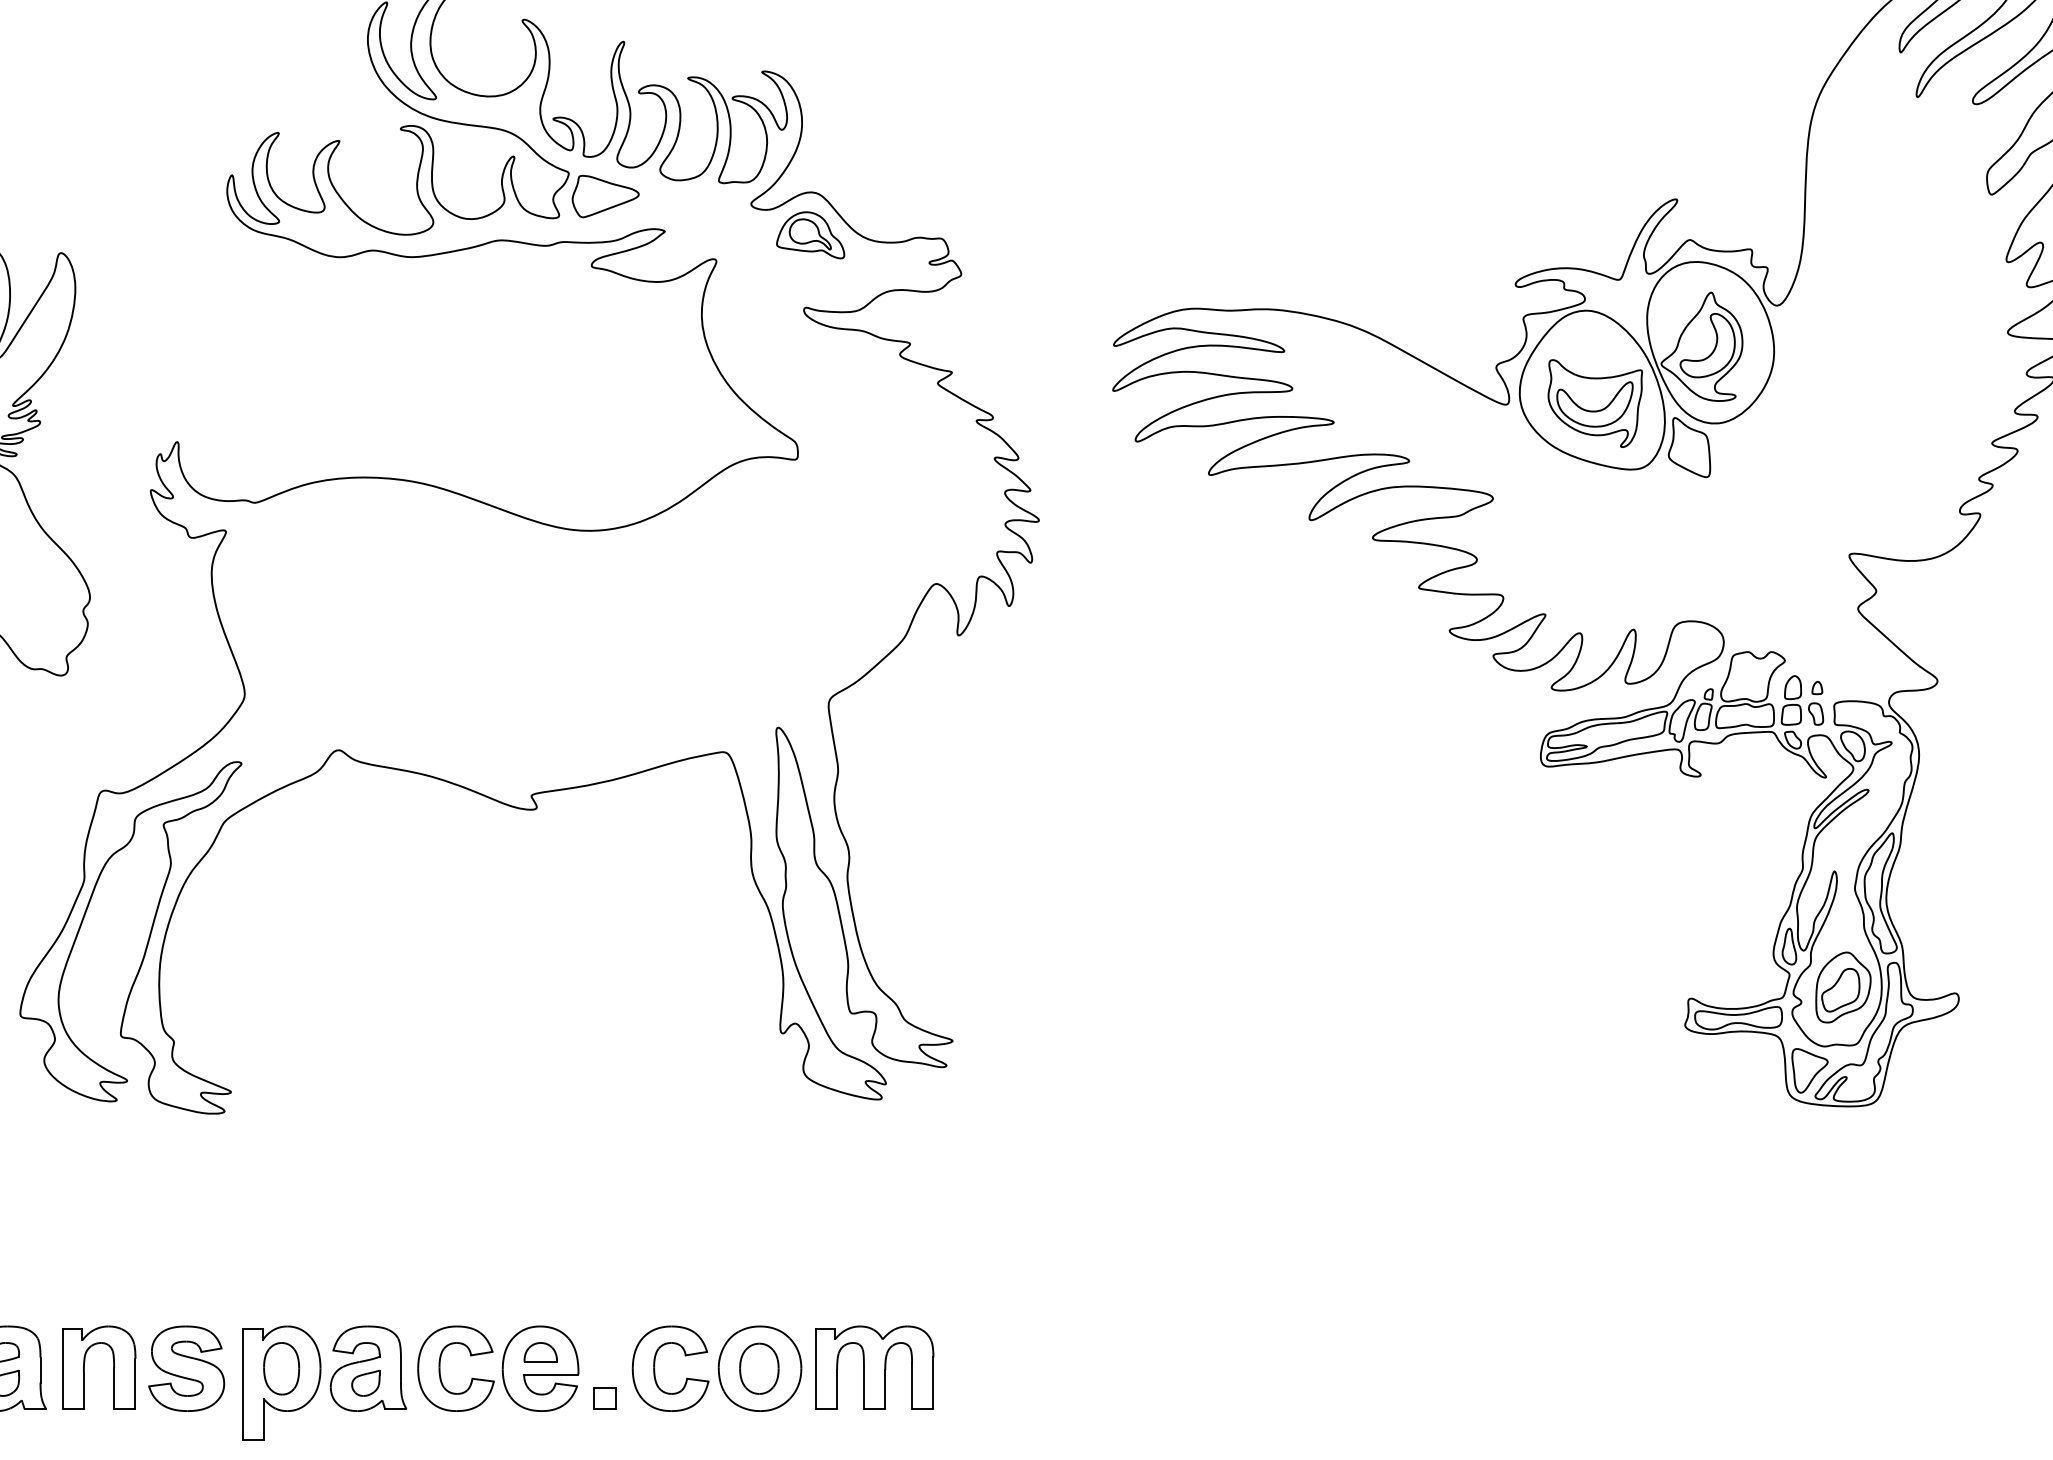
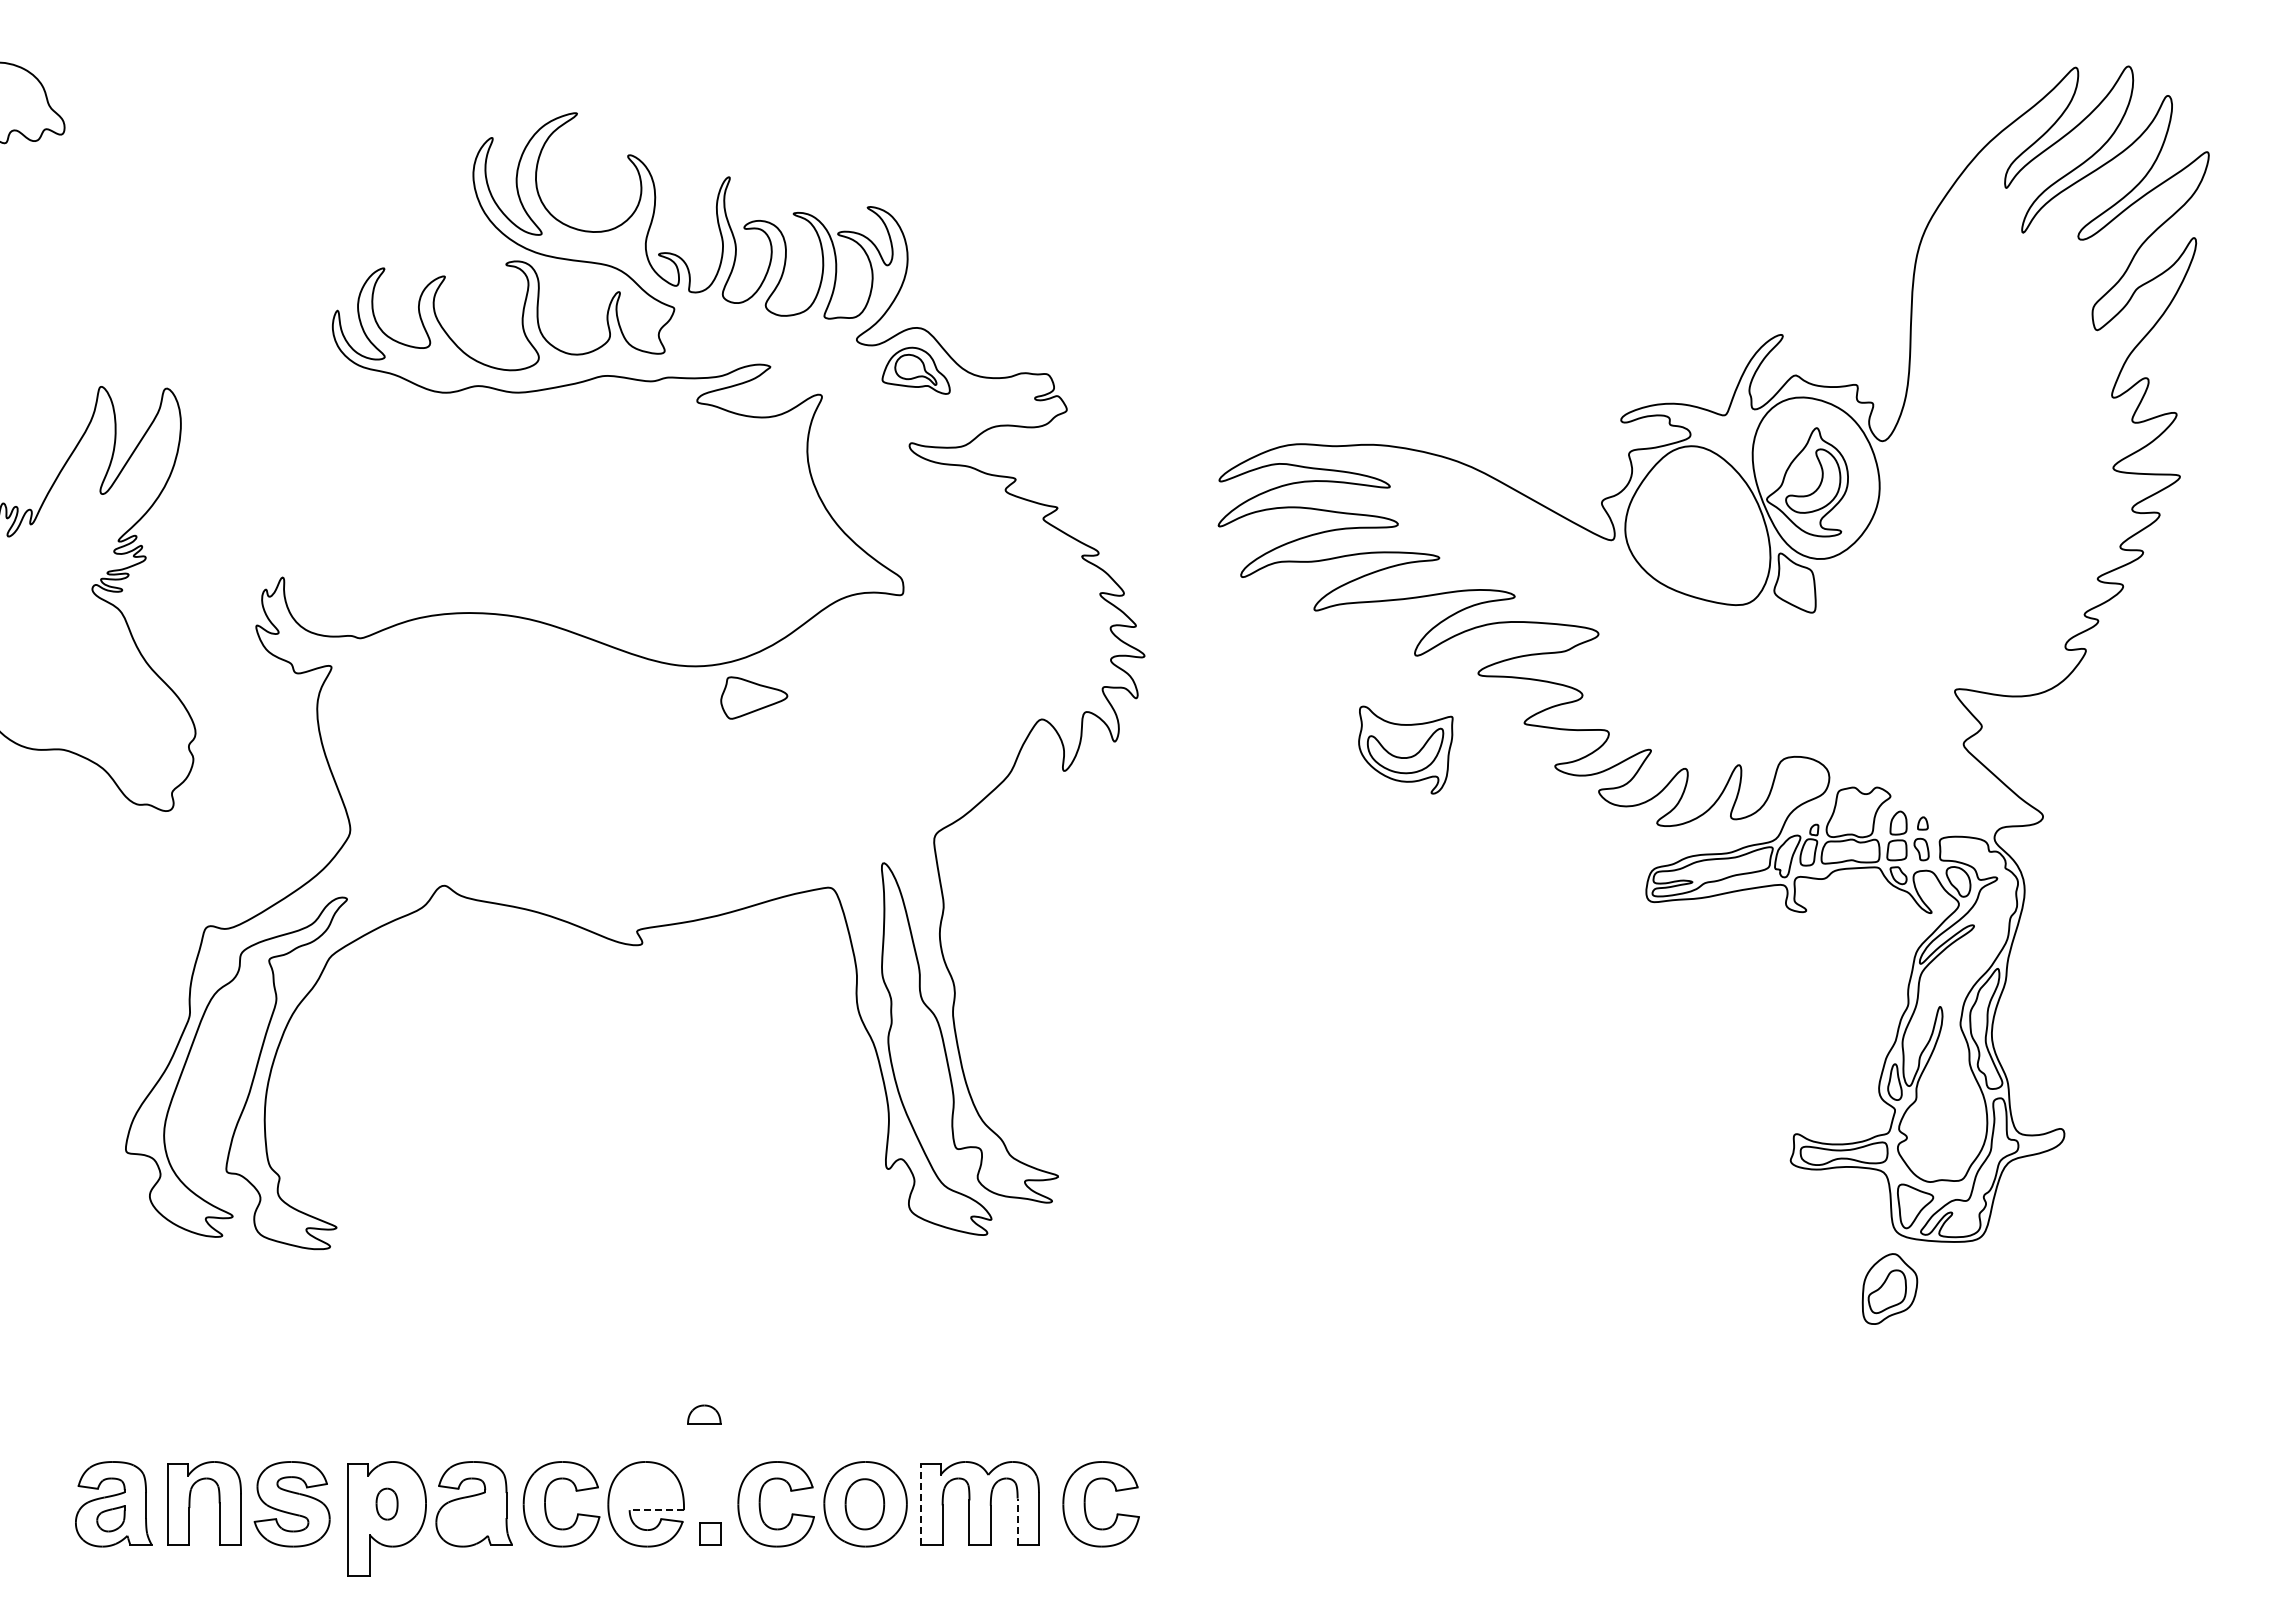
part: (605, 195) -> (754, 697), moved
part: (1594, 402) -> (1405, 749), moved
part: (1842, 986) -> (1889, 1288), moved
part: (540, 1351) -> (704, 1414), moved
part: (280, 1367) -> (386, 1503), size x0.6
line: (815, 1367) -> (921, 1503), solid -> dashed
part: (979, 1368) -> (1085, 1504), added
line: (550, 1374) -> (656, 1510), solid -> dashed
part: (365, 1382) -> (471, 1518), removed
line: (911, 1385) -> (1017, 1521), solid -> dashed

